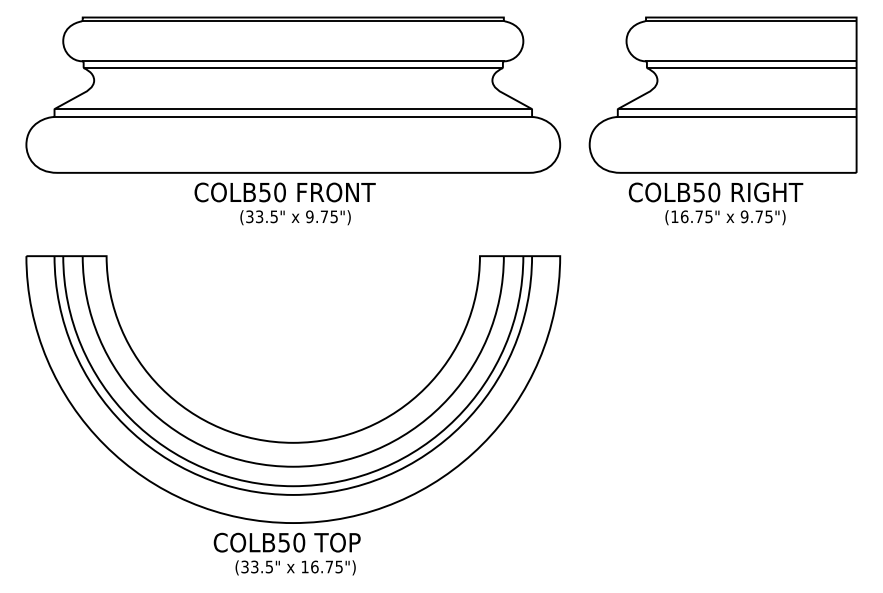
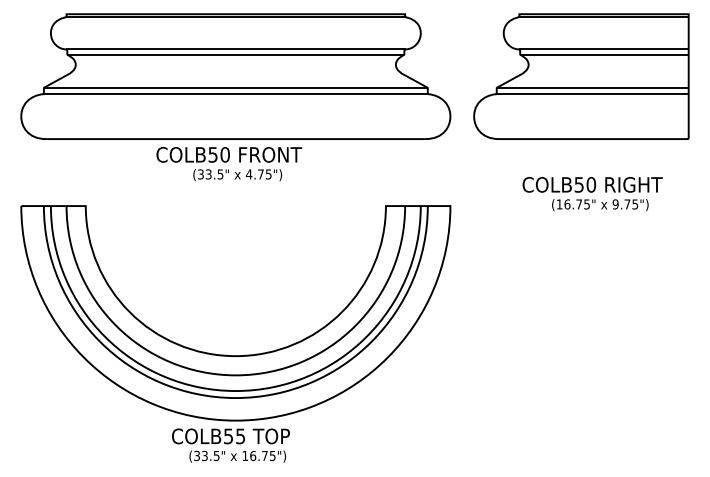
text: (715, 204) -> (592, 194), moved
text: (309, 216) -> (248, 174), 9.75") -> 4.75")
text: (299, 542) -> (240, 436), COLB50 -> COLB55

